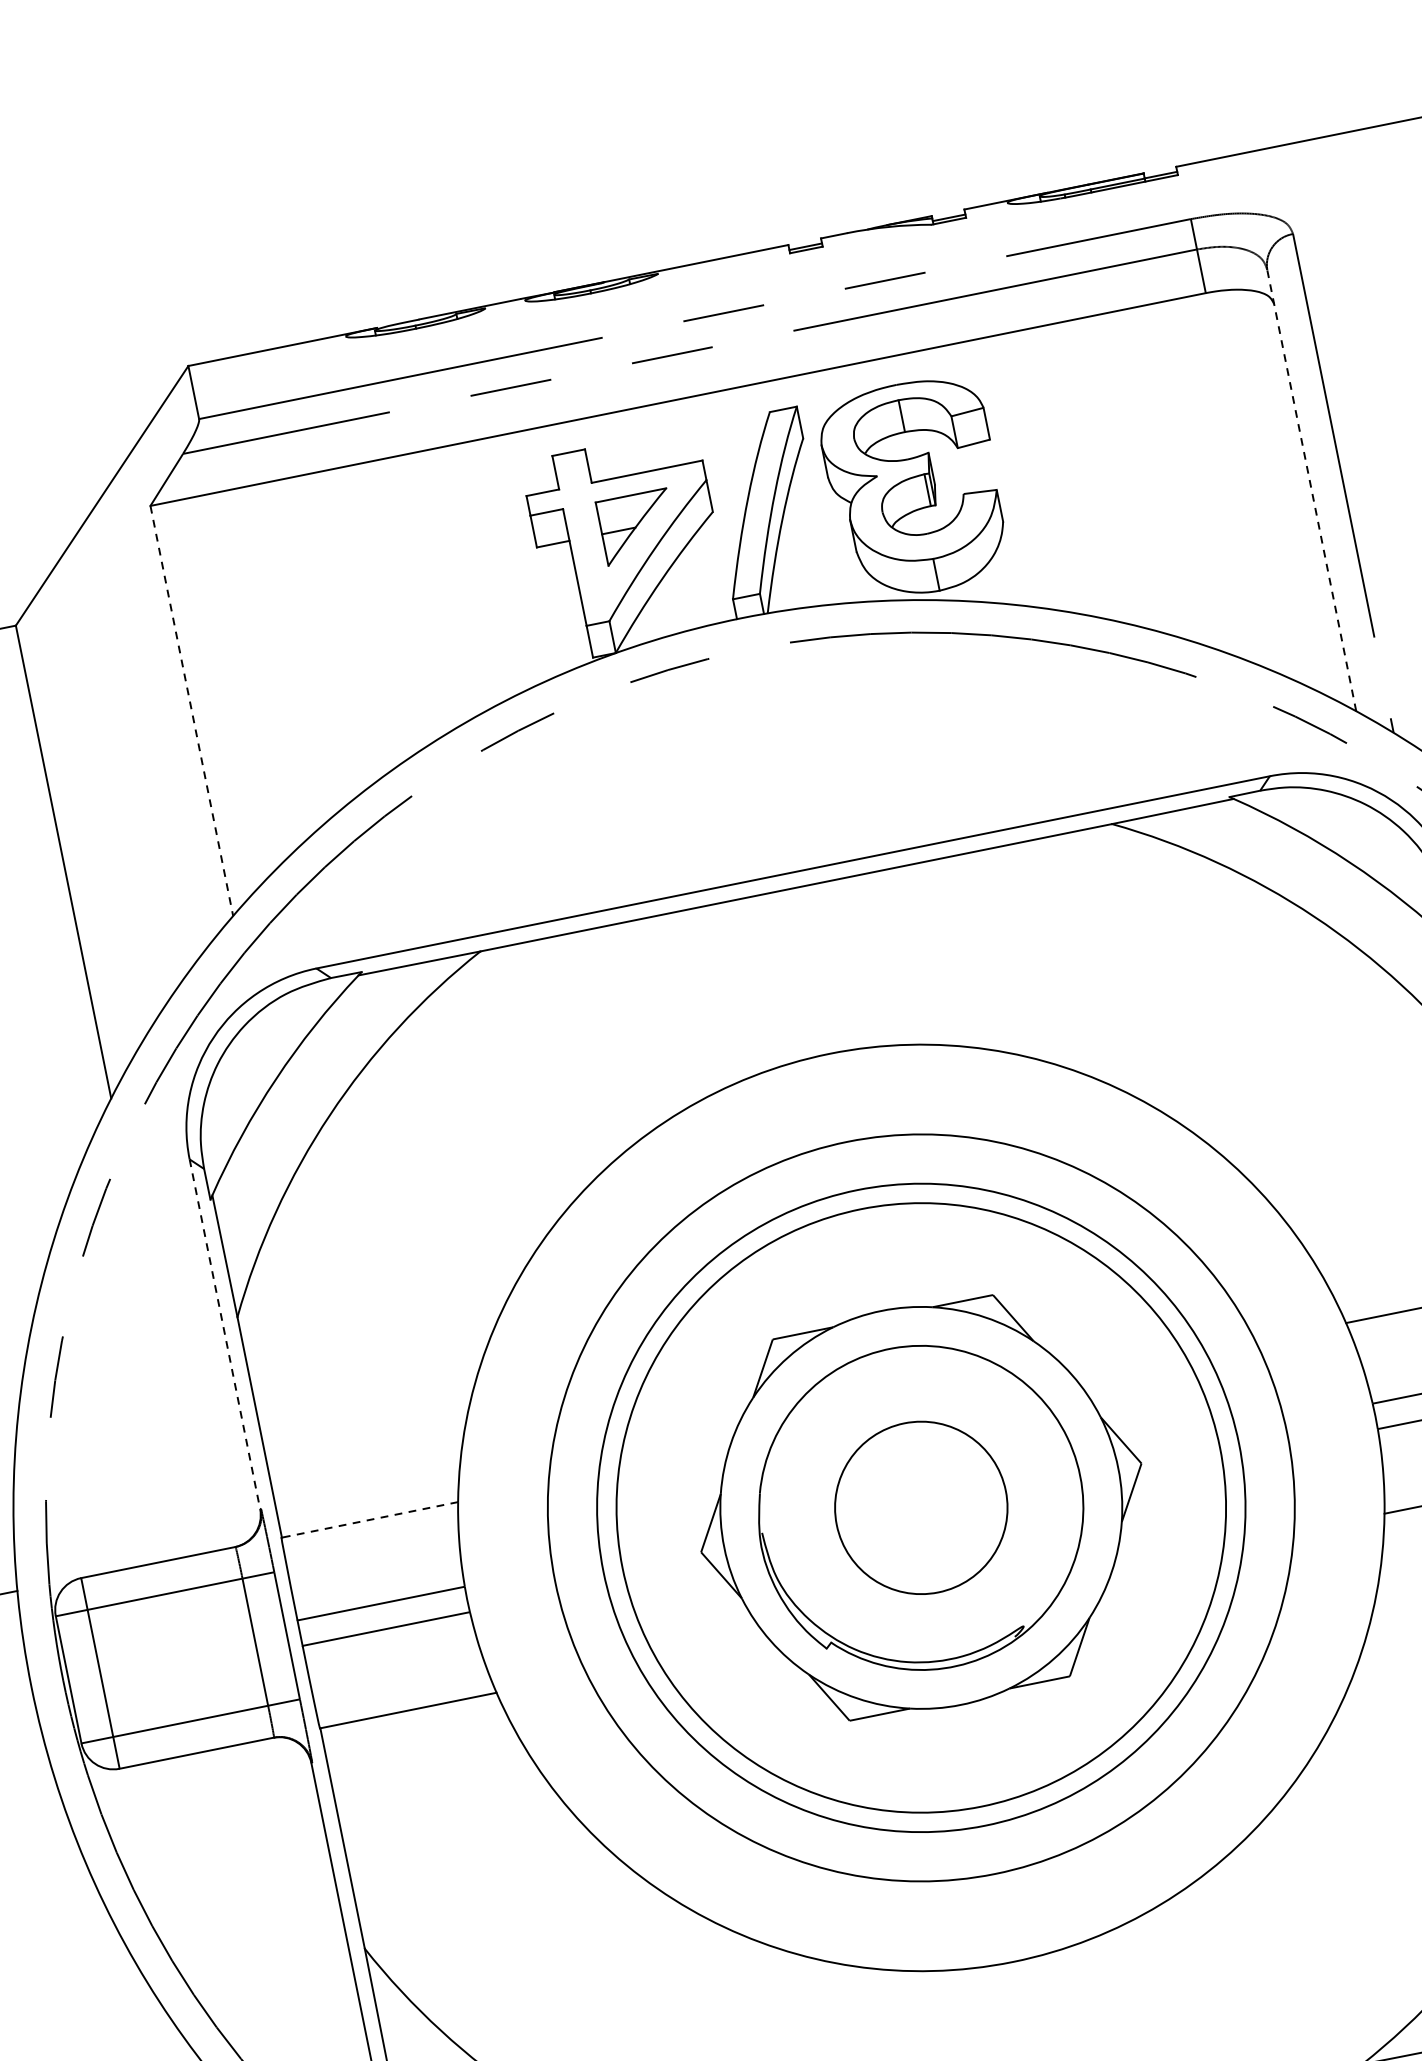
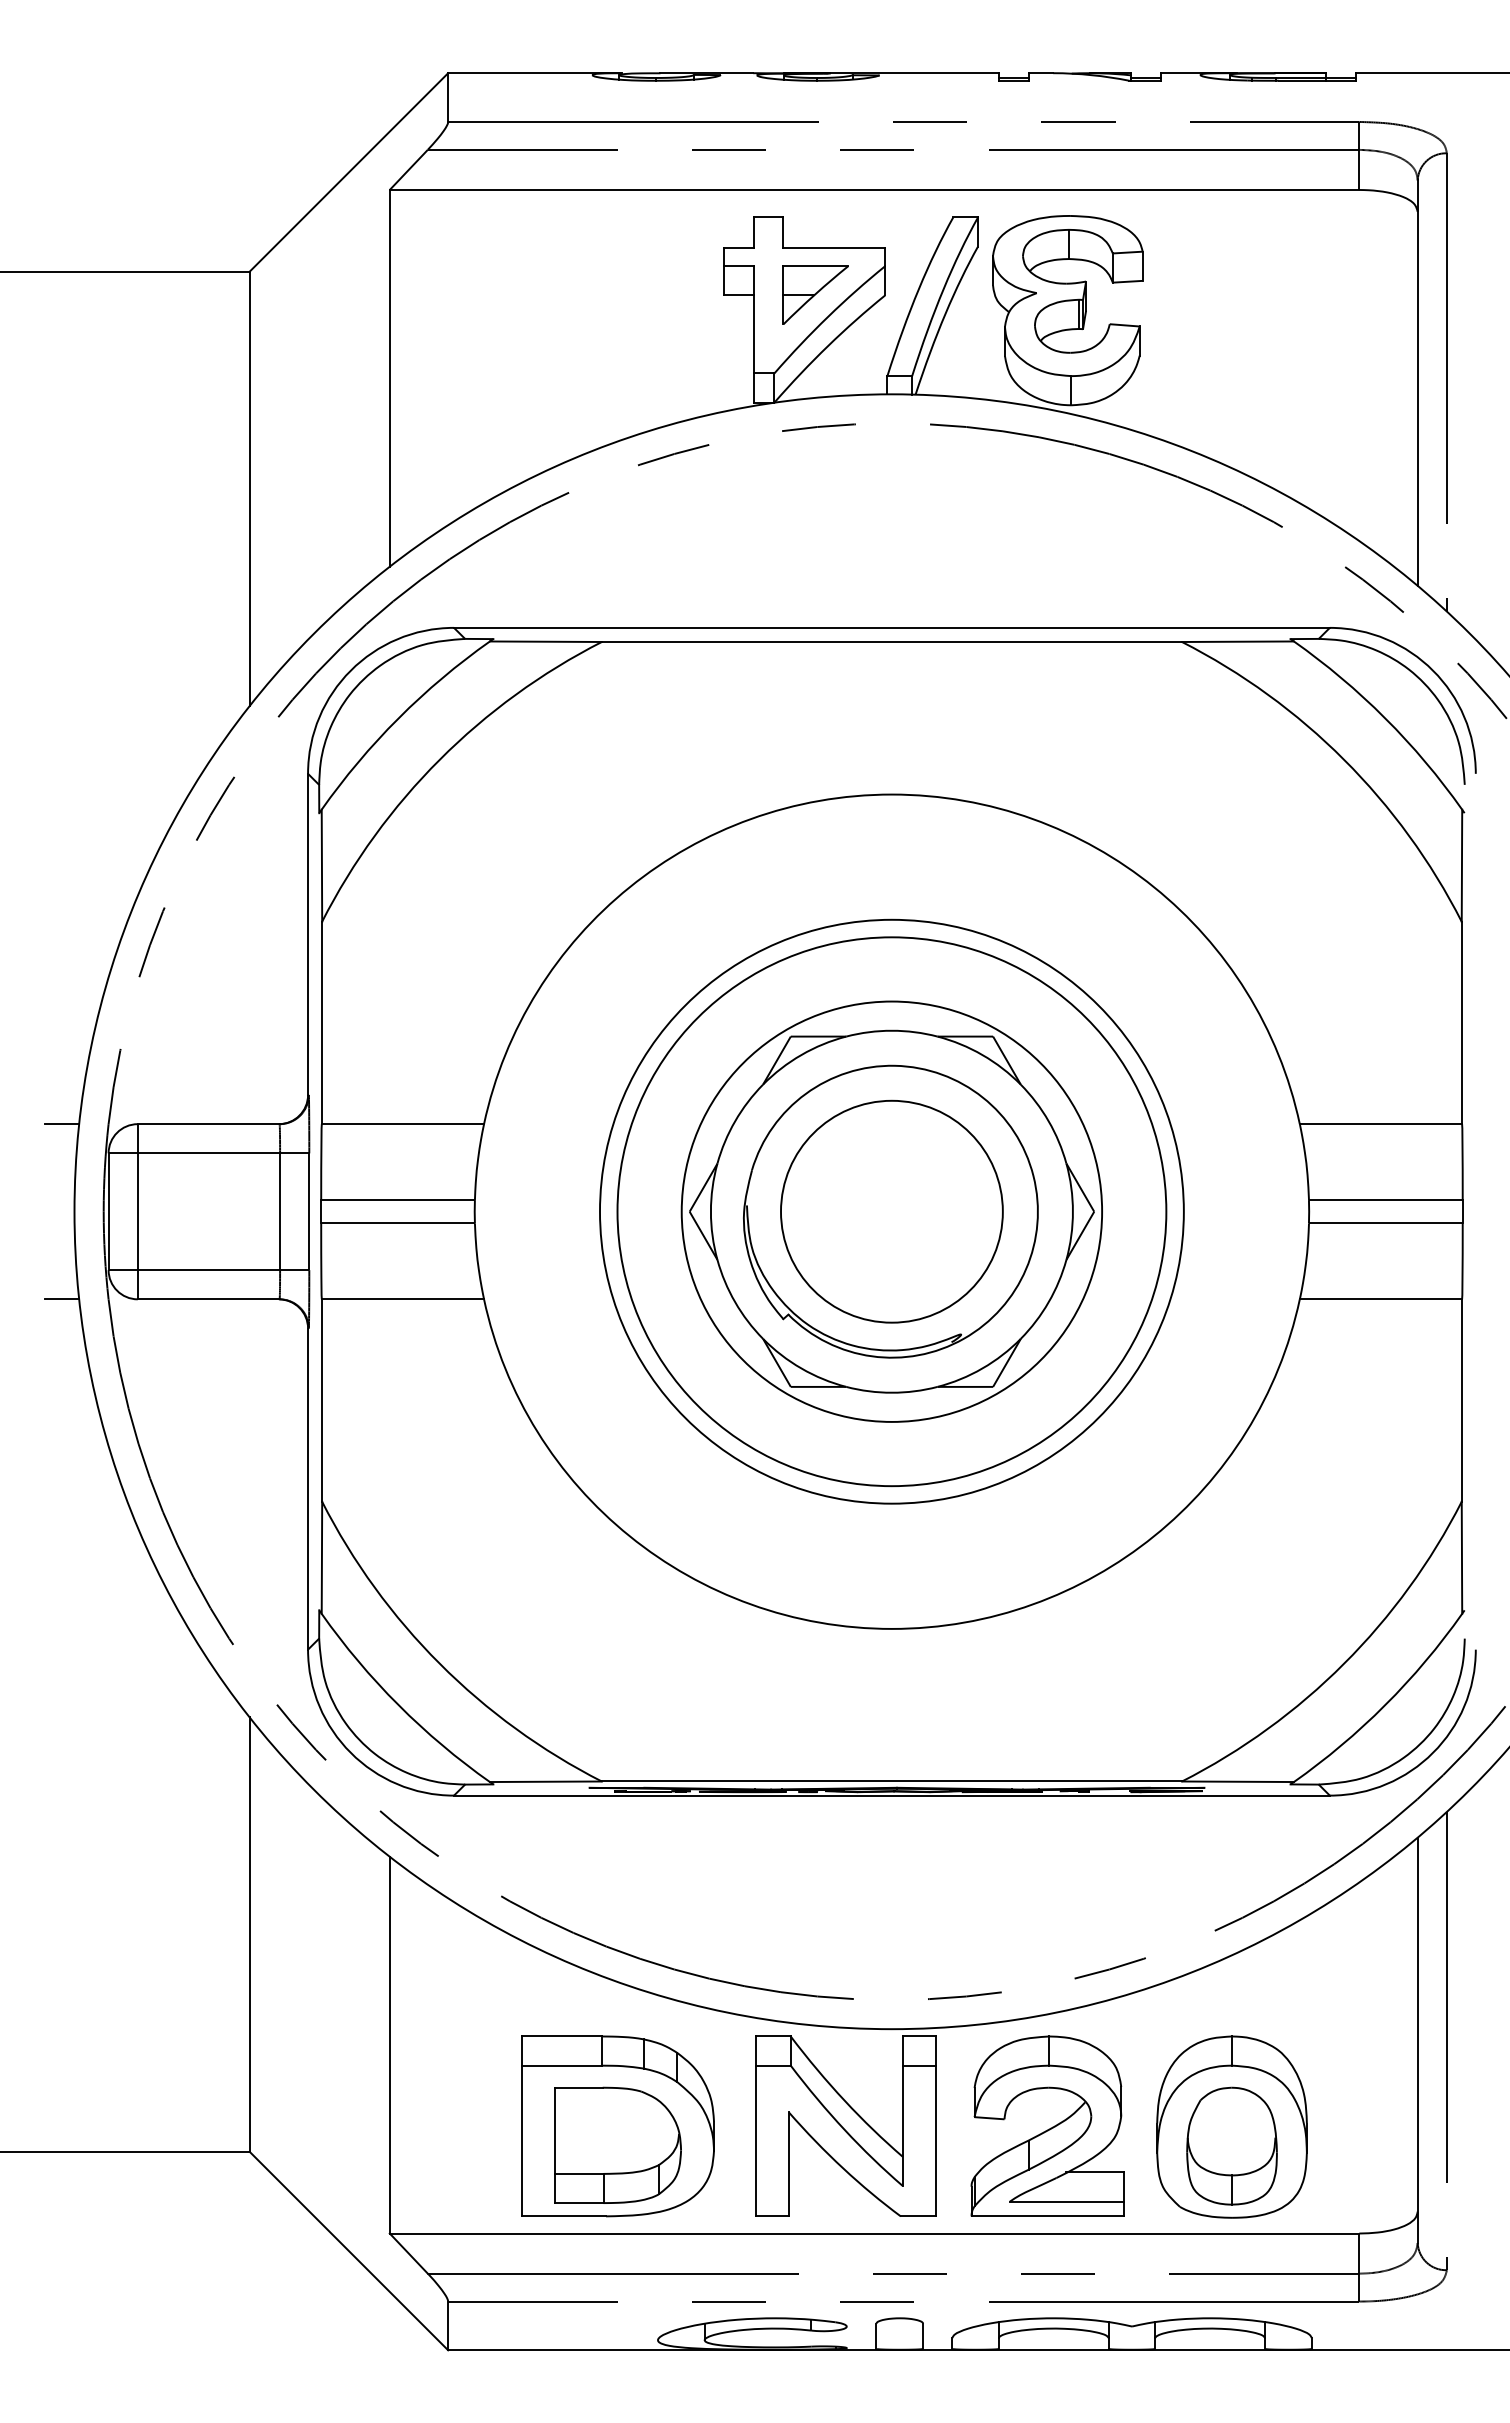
line: (1311, 491) -> (1417, 383), dashed -> solid
line: (191, 711) -> (389, 378), dashed -> solid
line: (225, 1334) -> (308, 934), dashed -> solid
circle: (920, 1507) -> (891, 1211), size x0.62
circle: (920, 1507) -> (891, 1211), size x1.43
line: (370, 1520) -> (403, 1124), dashed -> solid
line: (37, 1785) -> (62, 1299), added

